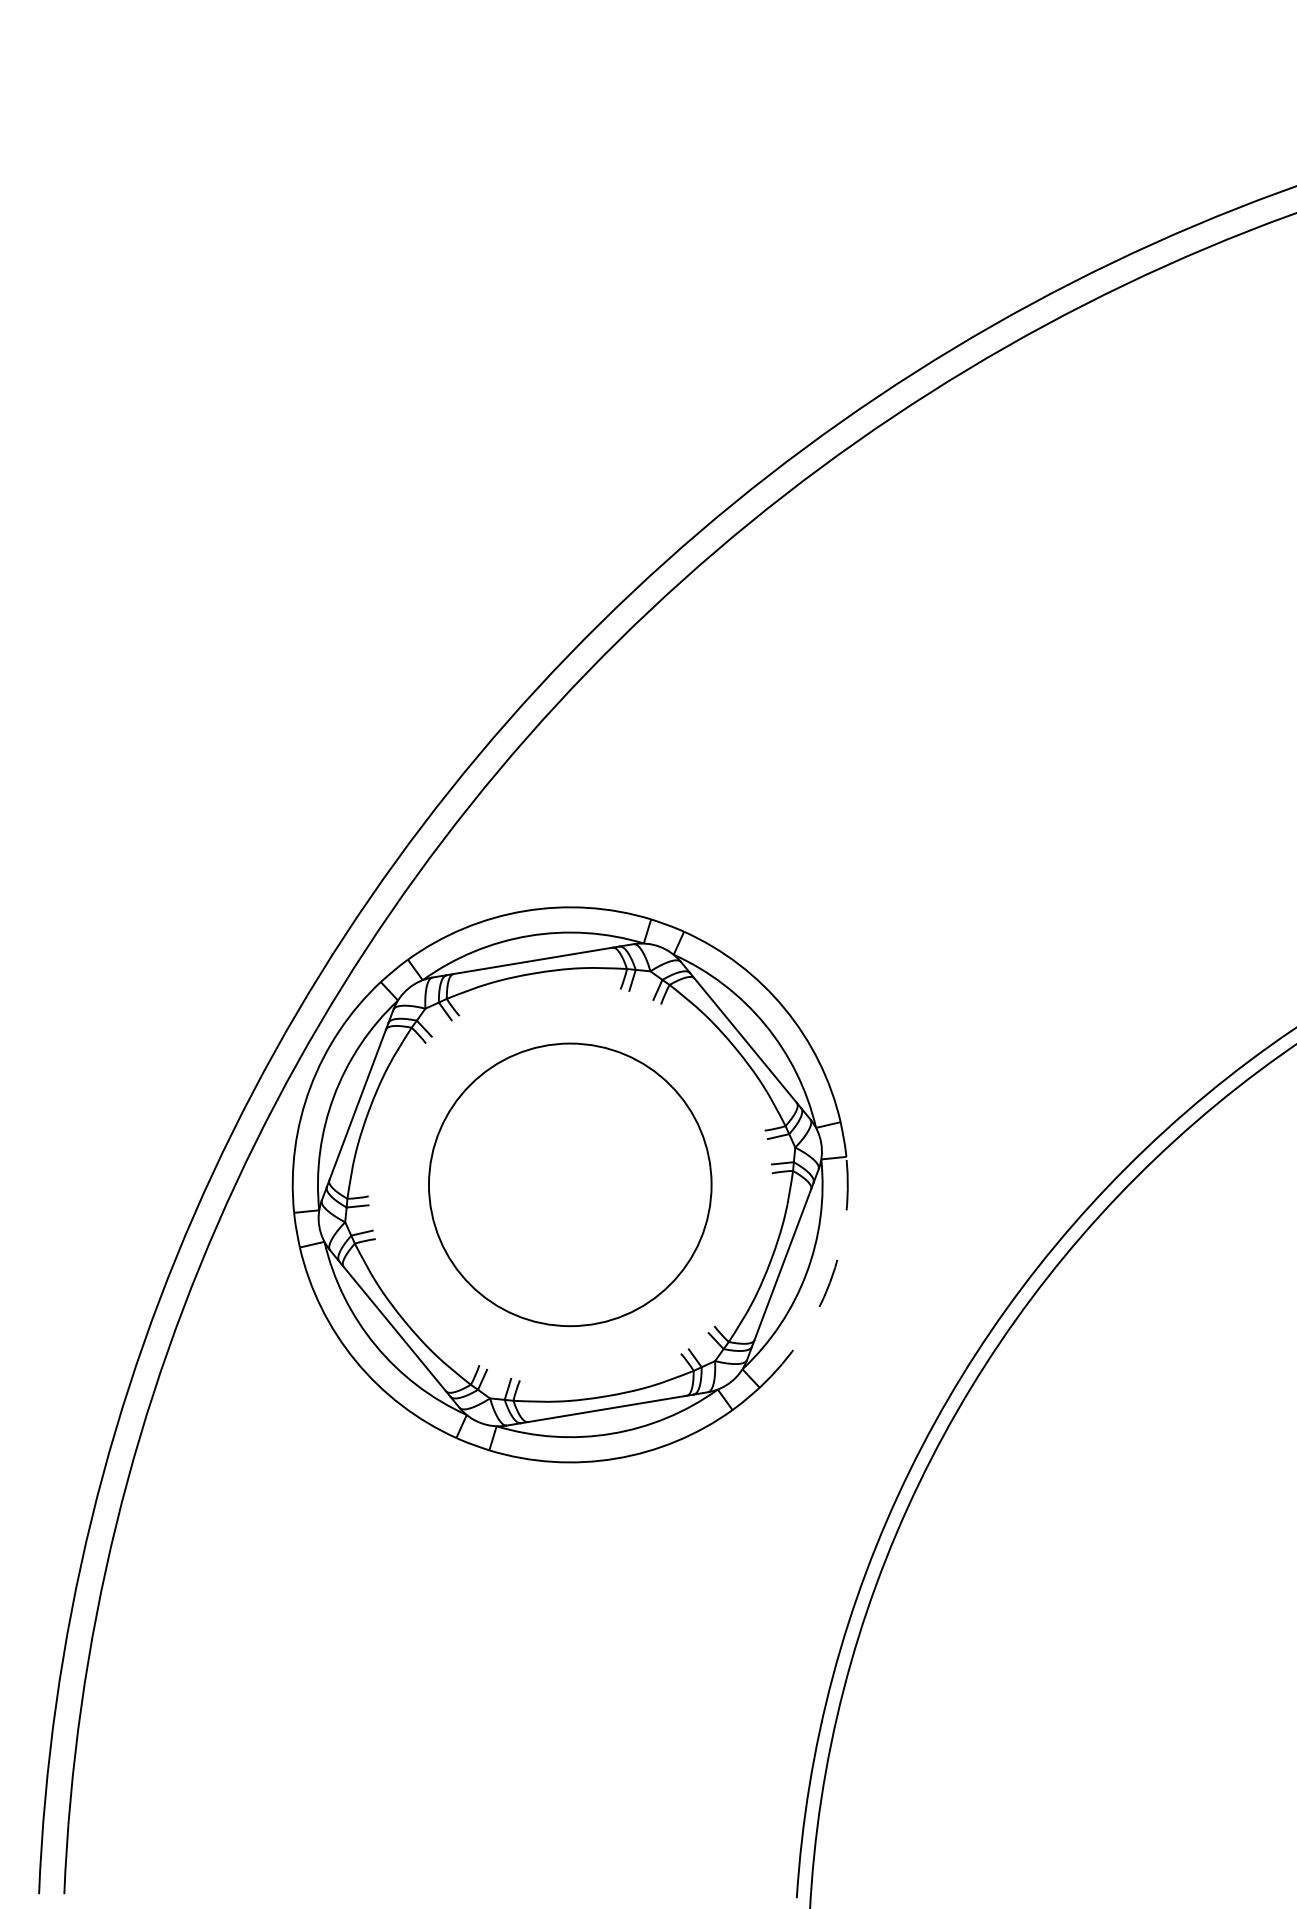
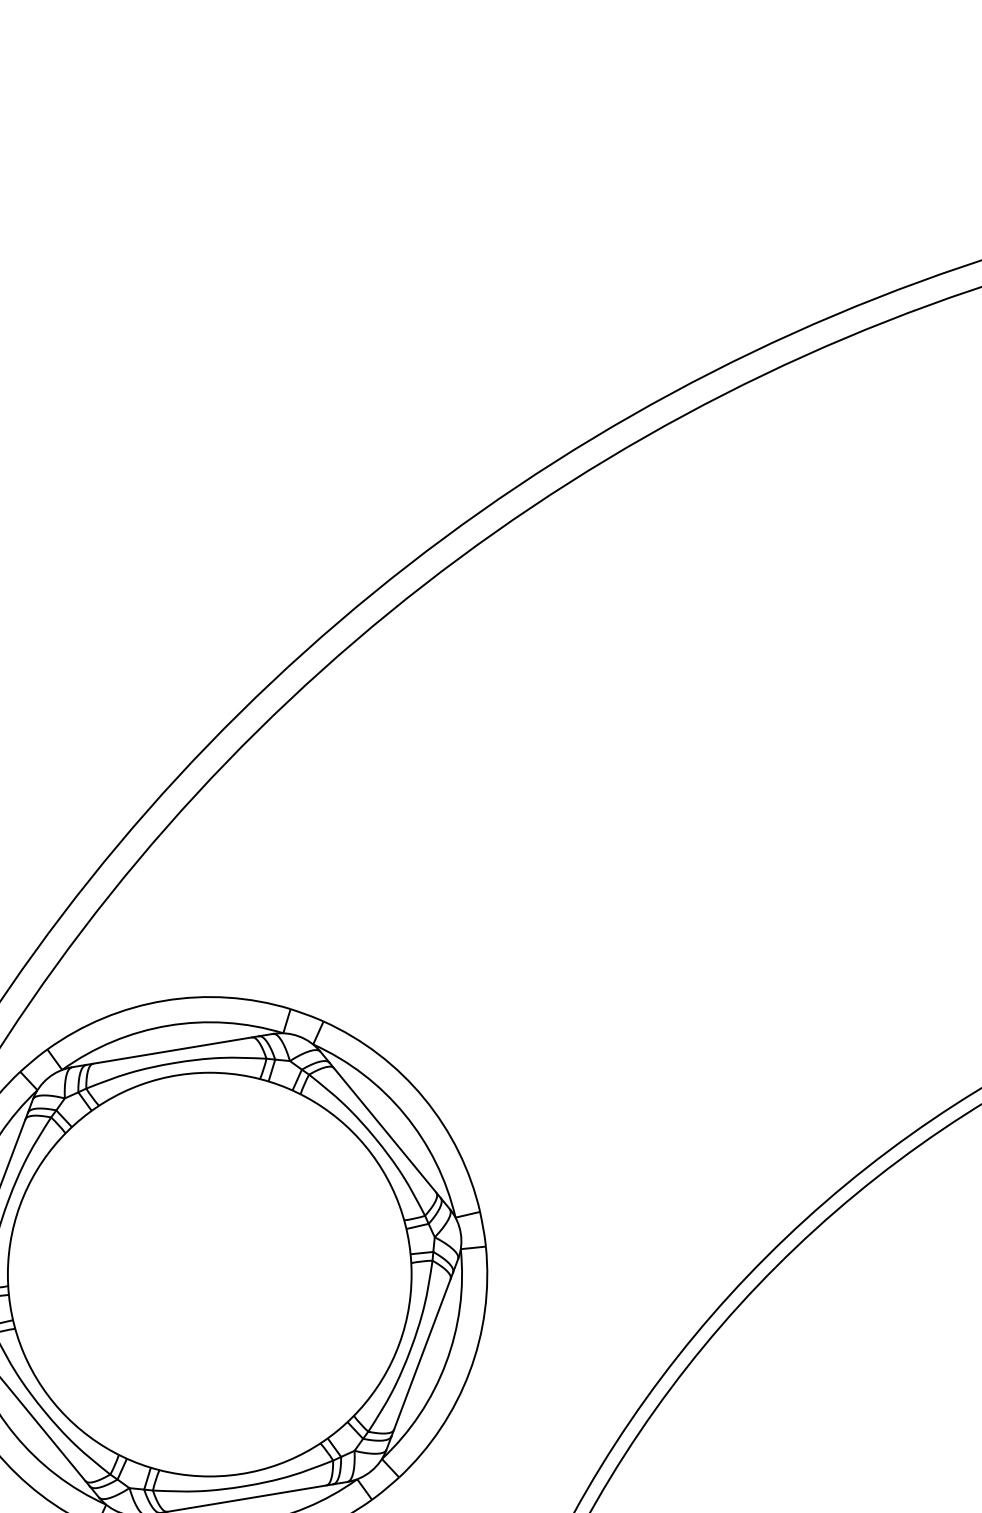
circle: (570, 1184) -> (209, 1274), size x1.43
arc: (830, 1282) -> (469, 1372), dashed -> solid

